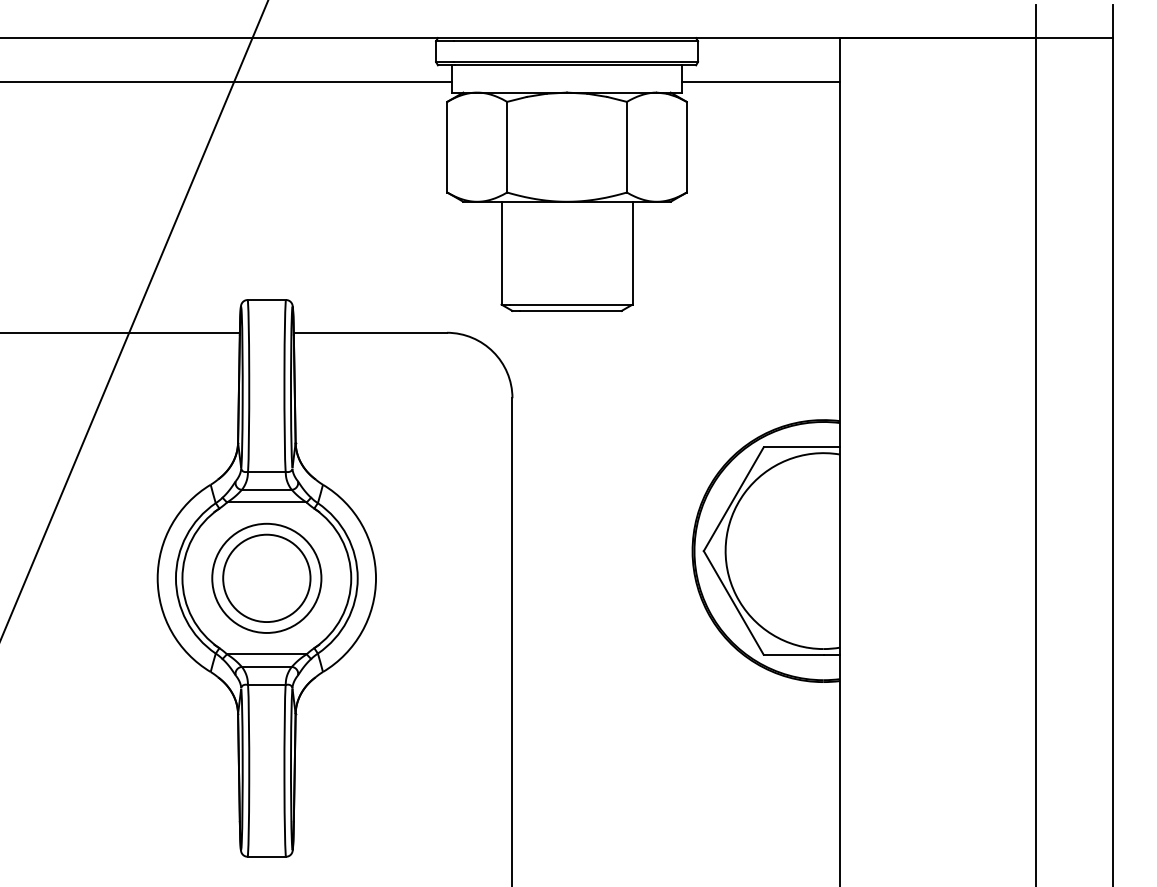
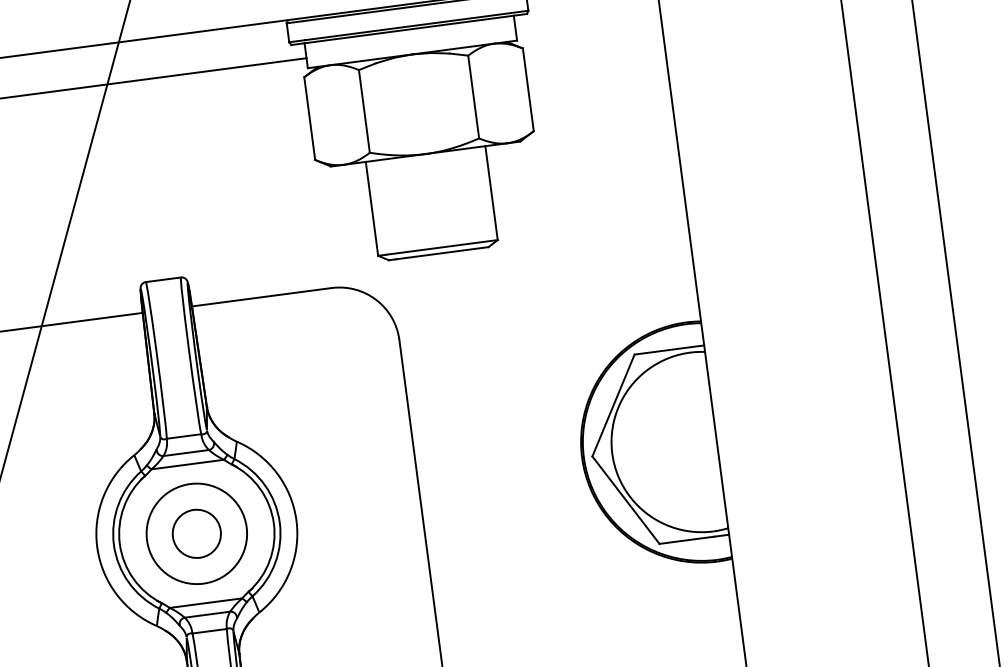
line: (760, 81) -> (587, 21), removed
circle: (266, 578) -> (196, 534), size x0.6

